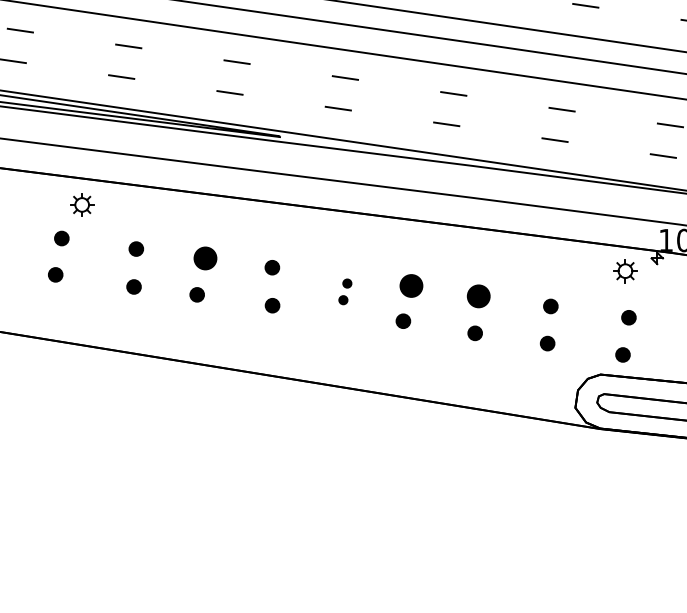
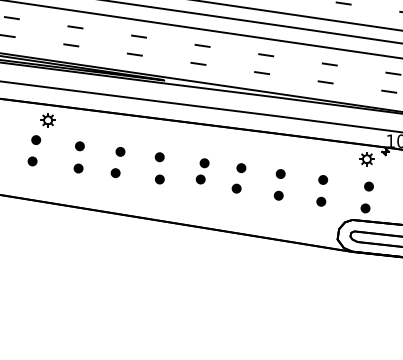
part: (205, 257) -> (120, 151), size x0.62
part: (411, 286) -> (241, 168), size x0.62
part: (345, 292) -> (202, 171), size x1.67
part: (478, 295) -> (280, 173), size x0.62

